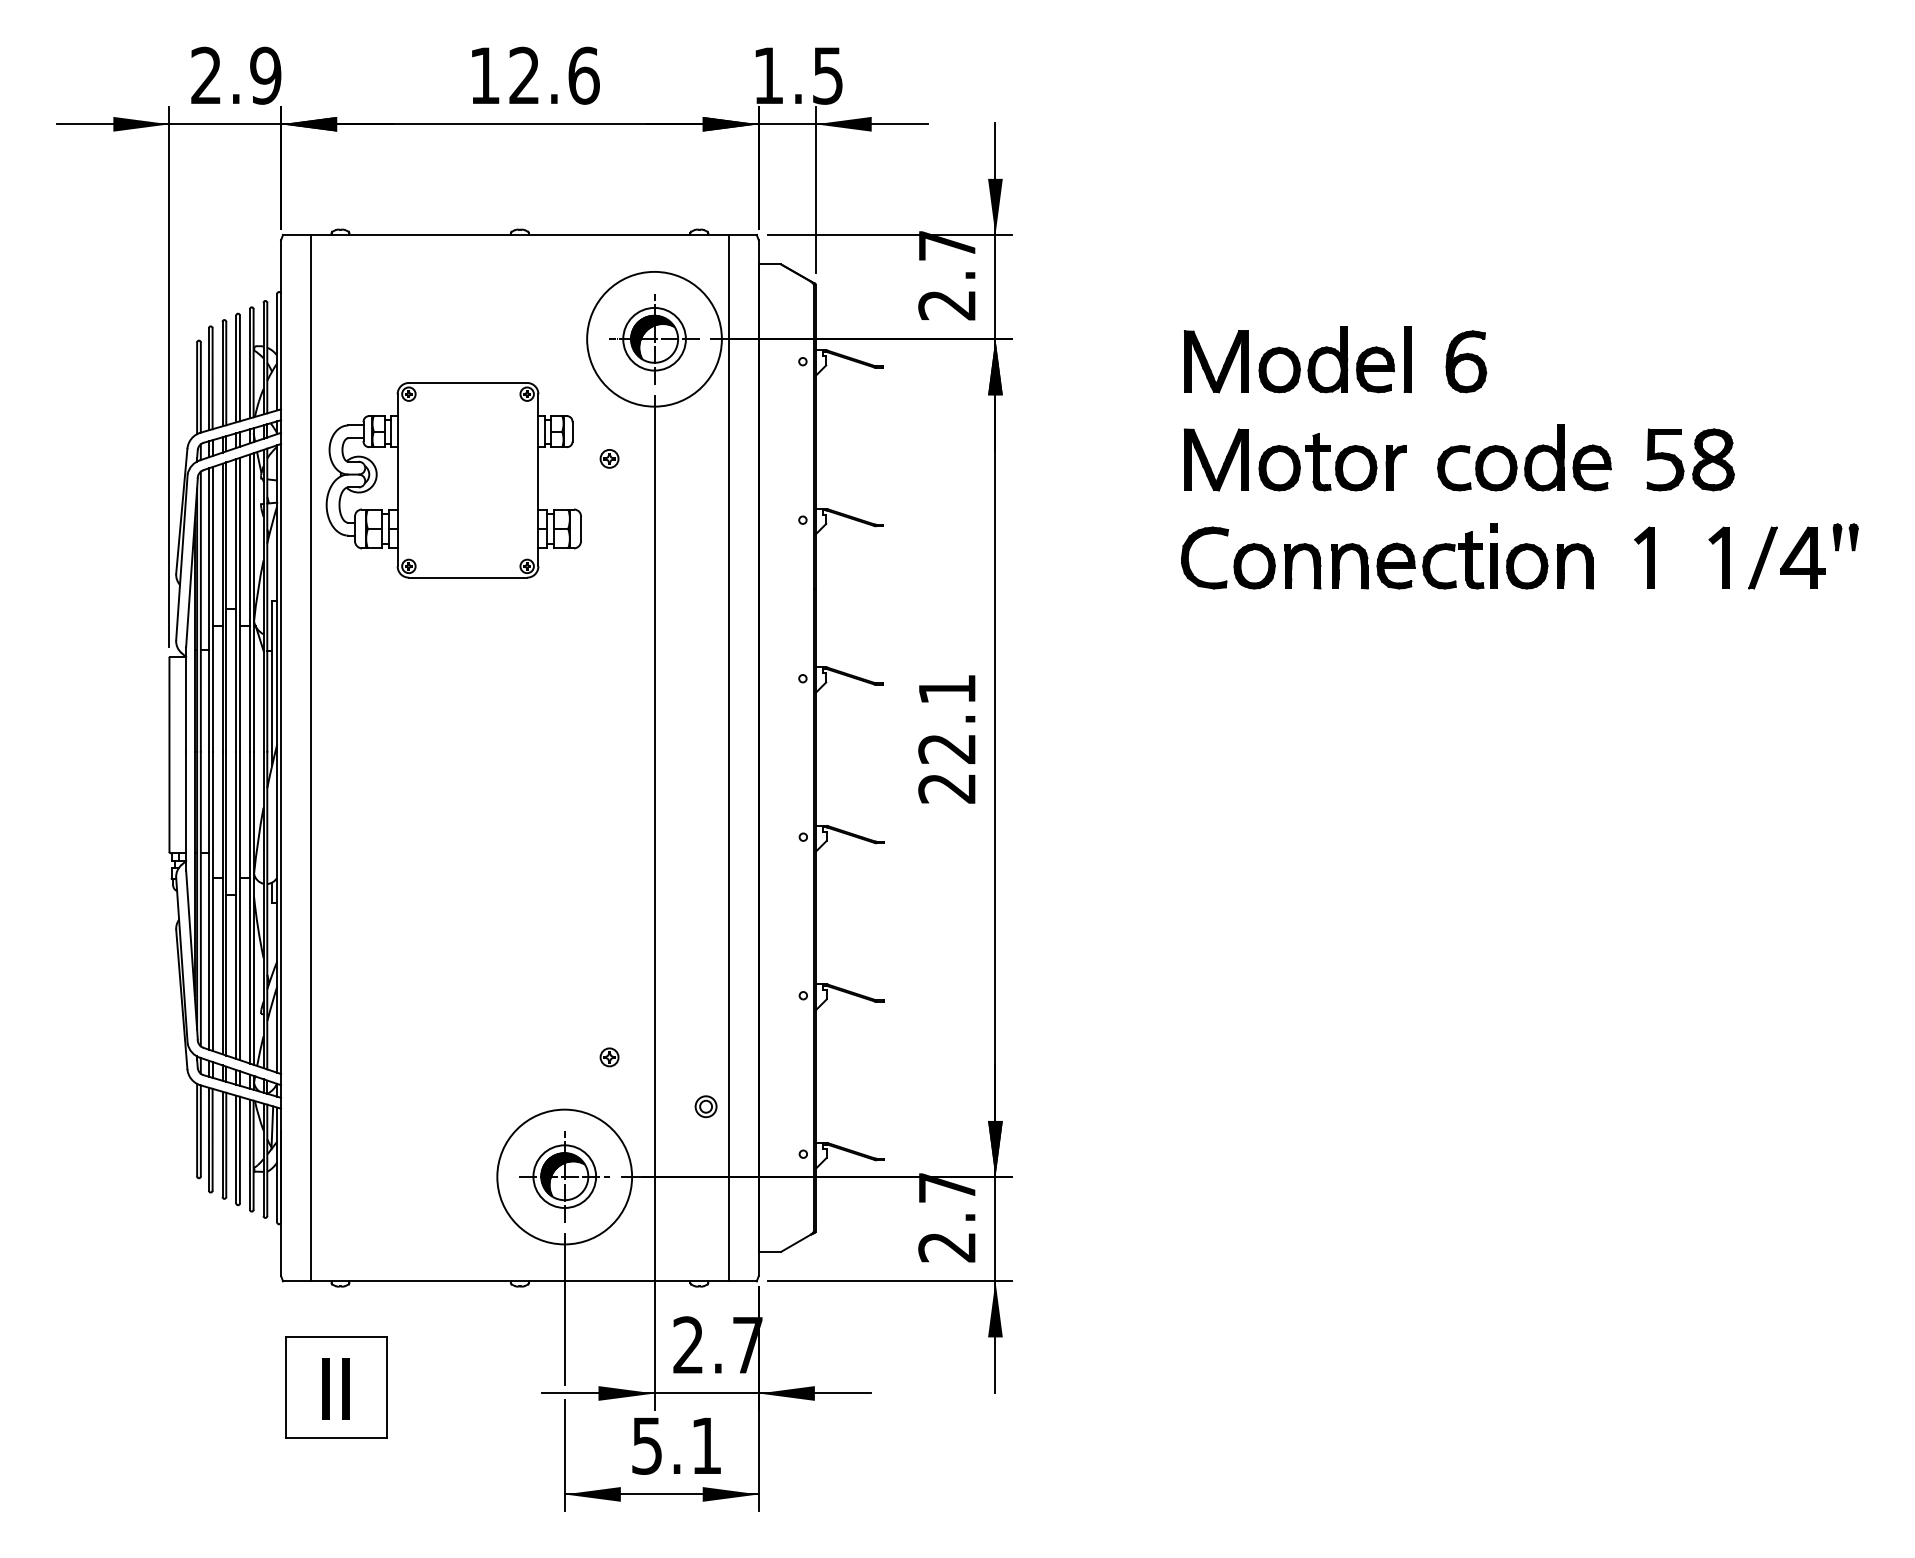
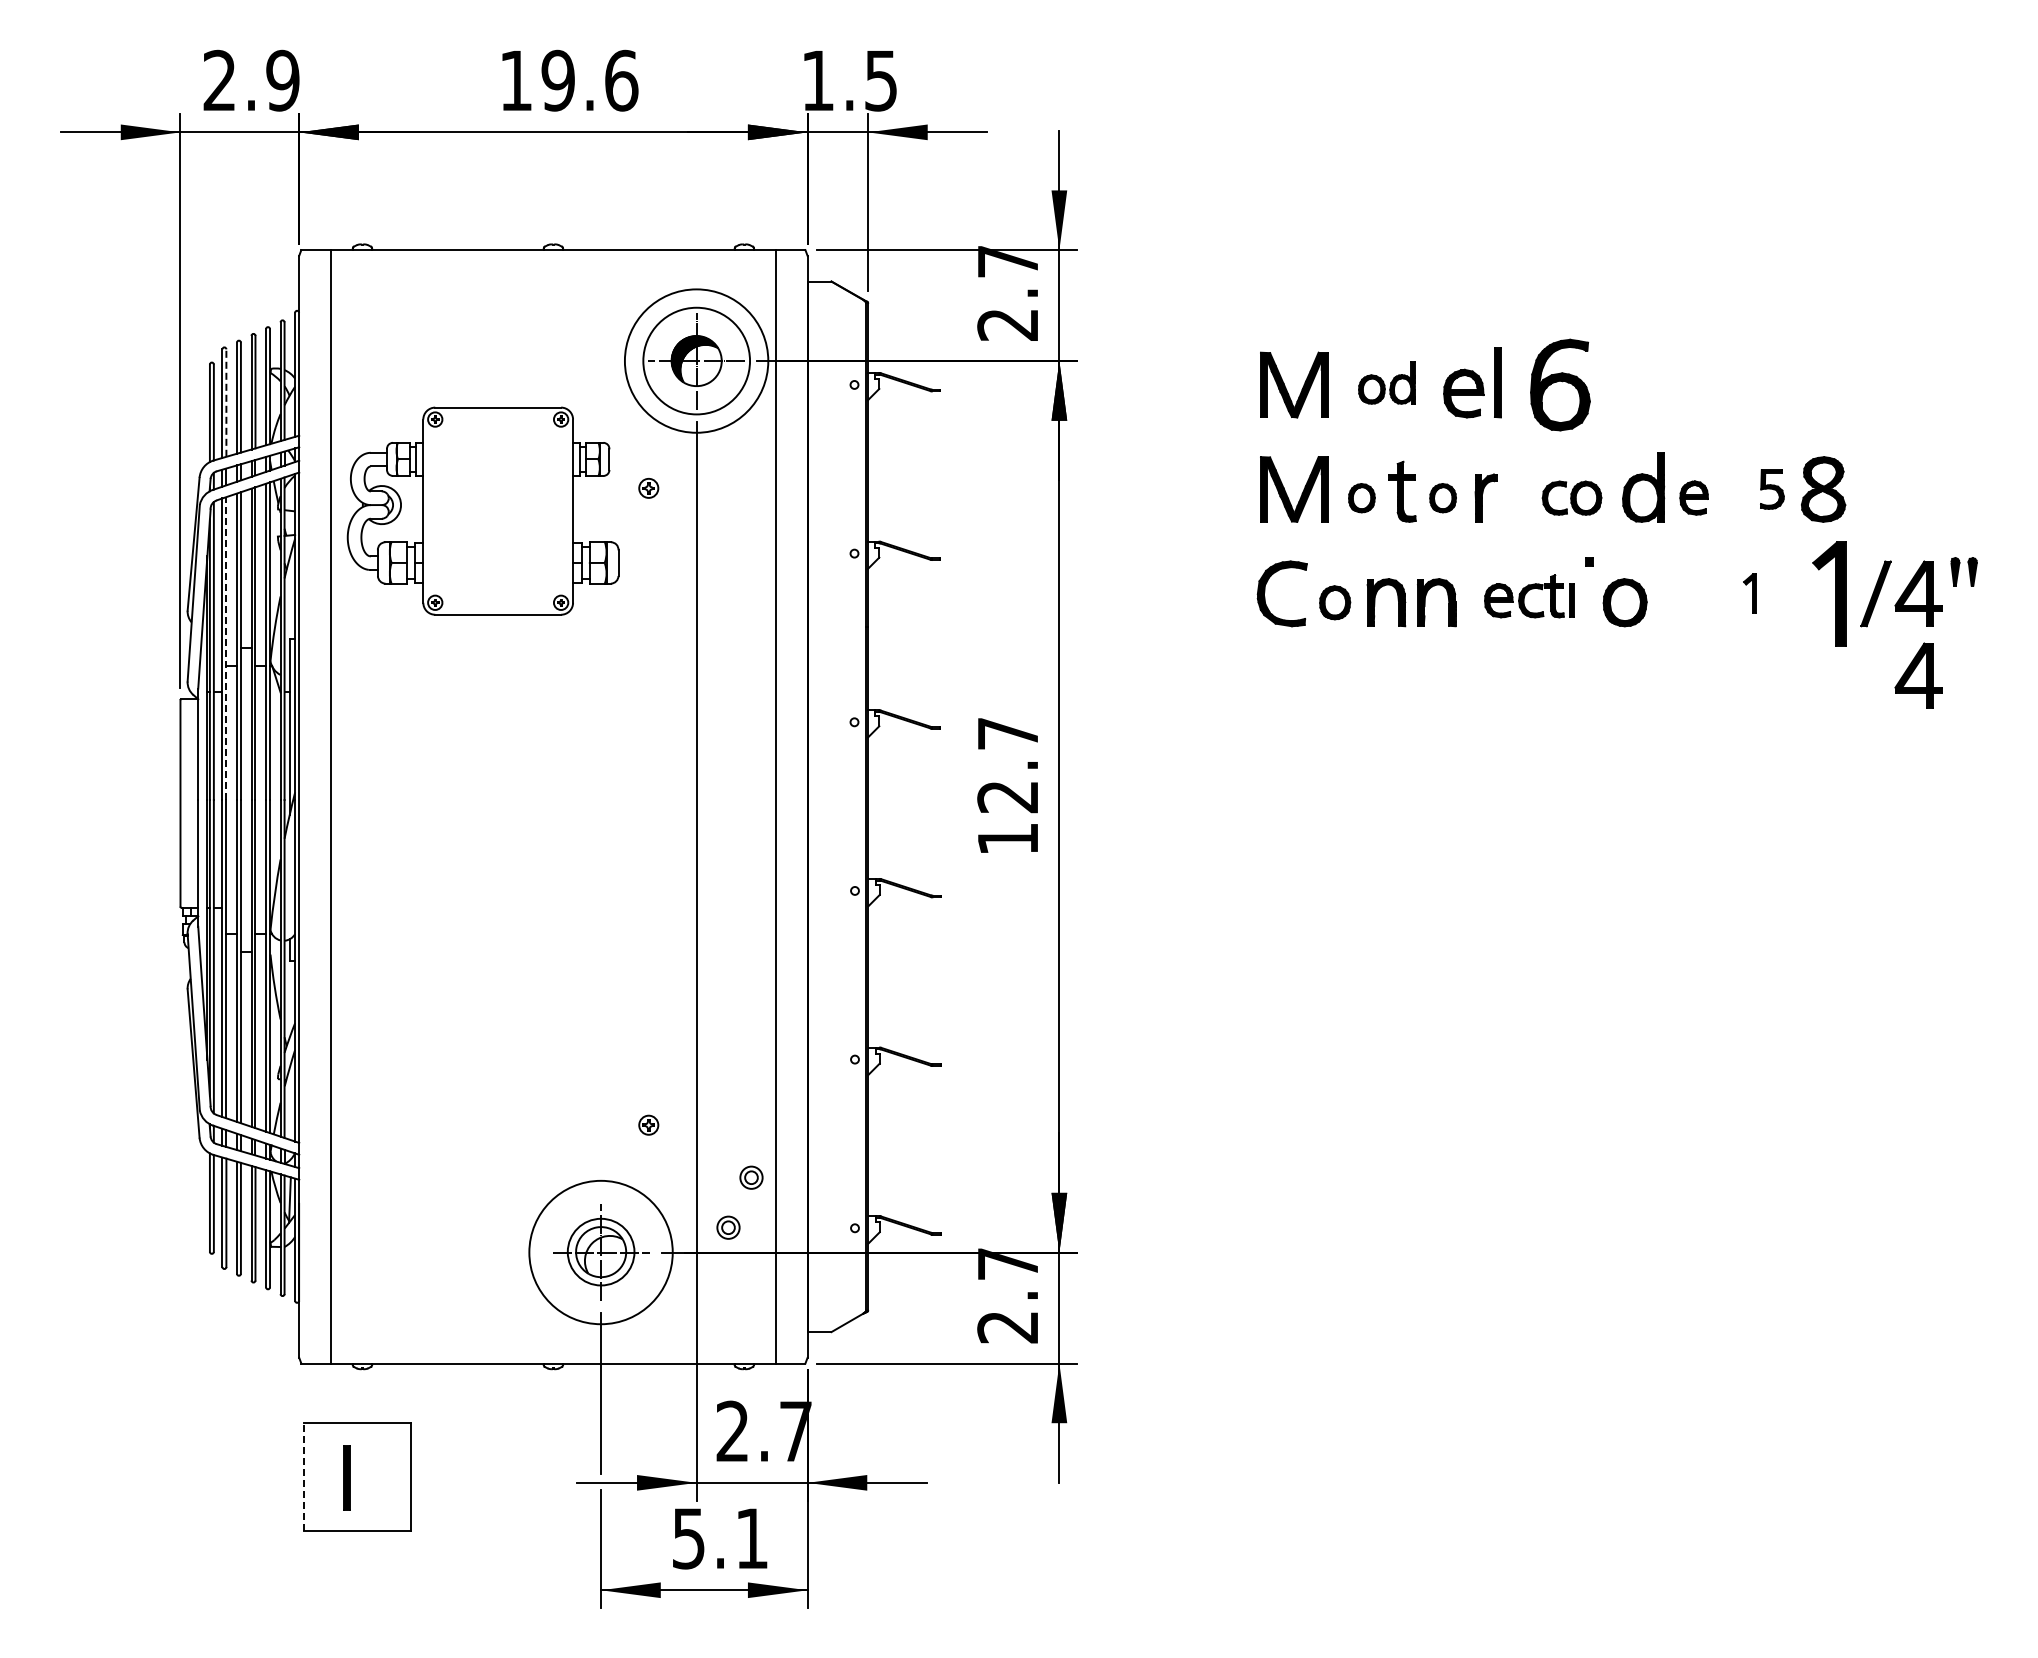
text: (523, 75) -> (557, 80), 12.6 -> 19.6
circle: (654, 338) -> (696, 360), size x1.6
part: (1302, 359) -> (1386, 382), size x0.6
part: (1466, 361) -> (1560, 384), size x1.4
line: (212, 379) -> (226, 403), solid -> dashed
part: (1665, 459) -> (1772, 489), size x0.6
part: (1279, 467) -> (1361, 497), size x0.6
part: (1355, 467) -> (1442, 497), size x0.6
part: (1476, 467) -> (1571, 497), size x0.7
part: (1591, 467) -> (1693, 497), size x0.7
part: (1644, 557) -> (1749, 593), size x0.6
part: (1719, 557) -> (1829, 593), size x1.6
part: (1437, 560) -> (1529, 596), size x0.7
part: (1254, 566) -> (1334, 602), size x0.7
part: (1565, 566) -> (1665, 602), removed
line: (212, 609) -> (226, 648), solid -> dashed
part: (1802, 634) -> (1918, 675), added
text: (946, 739) -> (1007, 786), 22.1 -> 12.7
part: (684, 1153) -> (728, 1227), added
hatch: (563, 1175) -> (599, 1250), removed
line: (286, 1387) -> (304, 1476), solid -> dashed
part: (345, 1388) -> (367, 1477), removed

